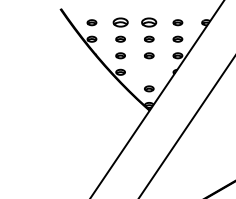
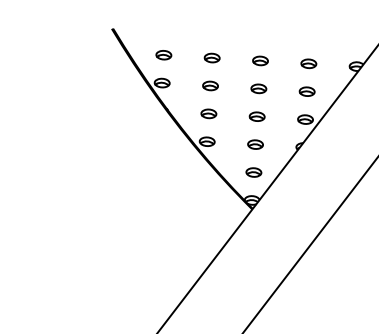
part: (120, 22) -> (212, 57), size x0.62
part: (149, 22) -> (260, 60), size x0.62
part: (149, 71) -> (256, 143), added

